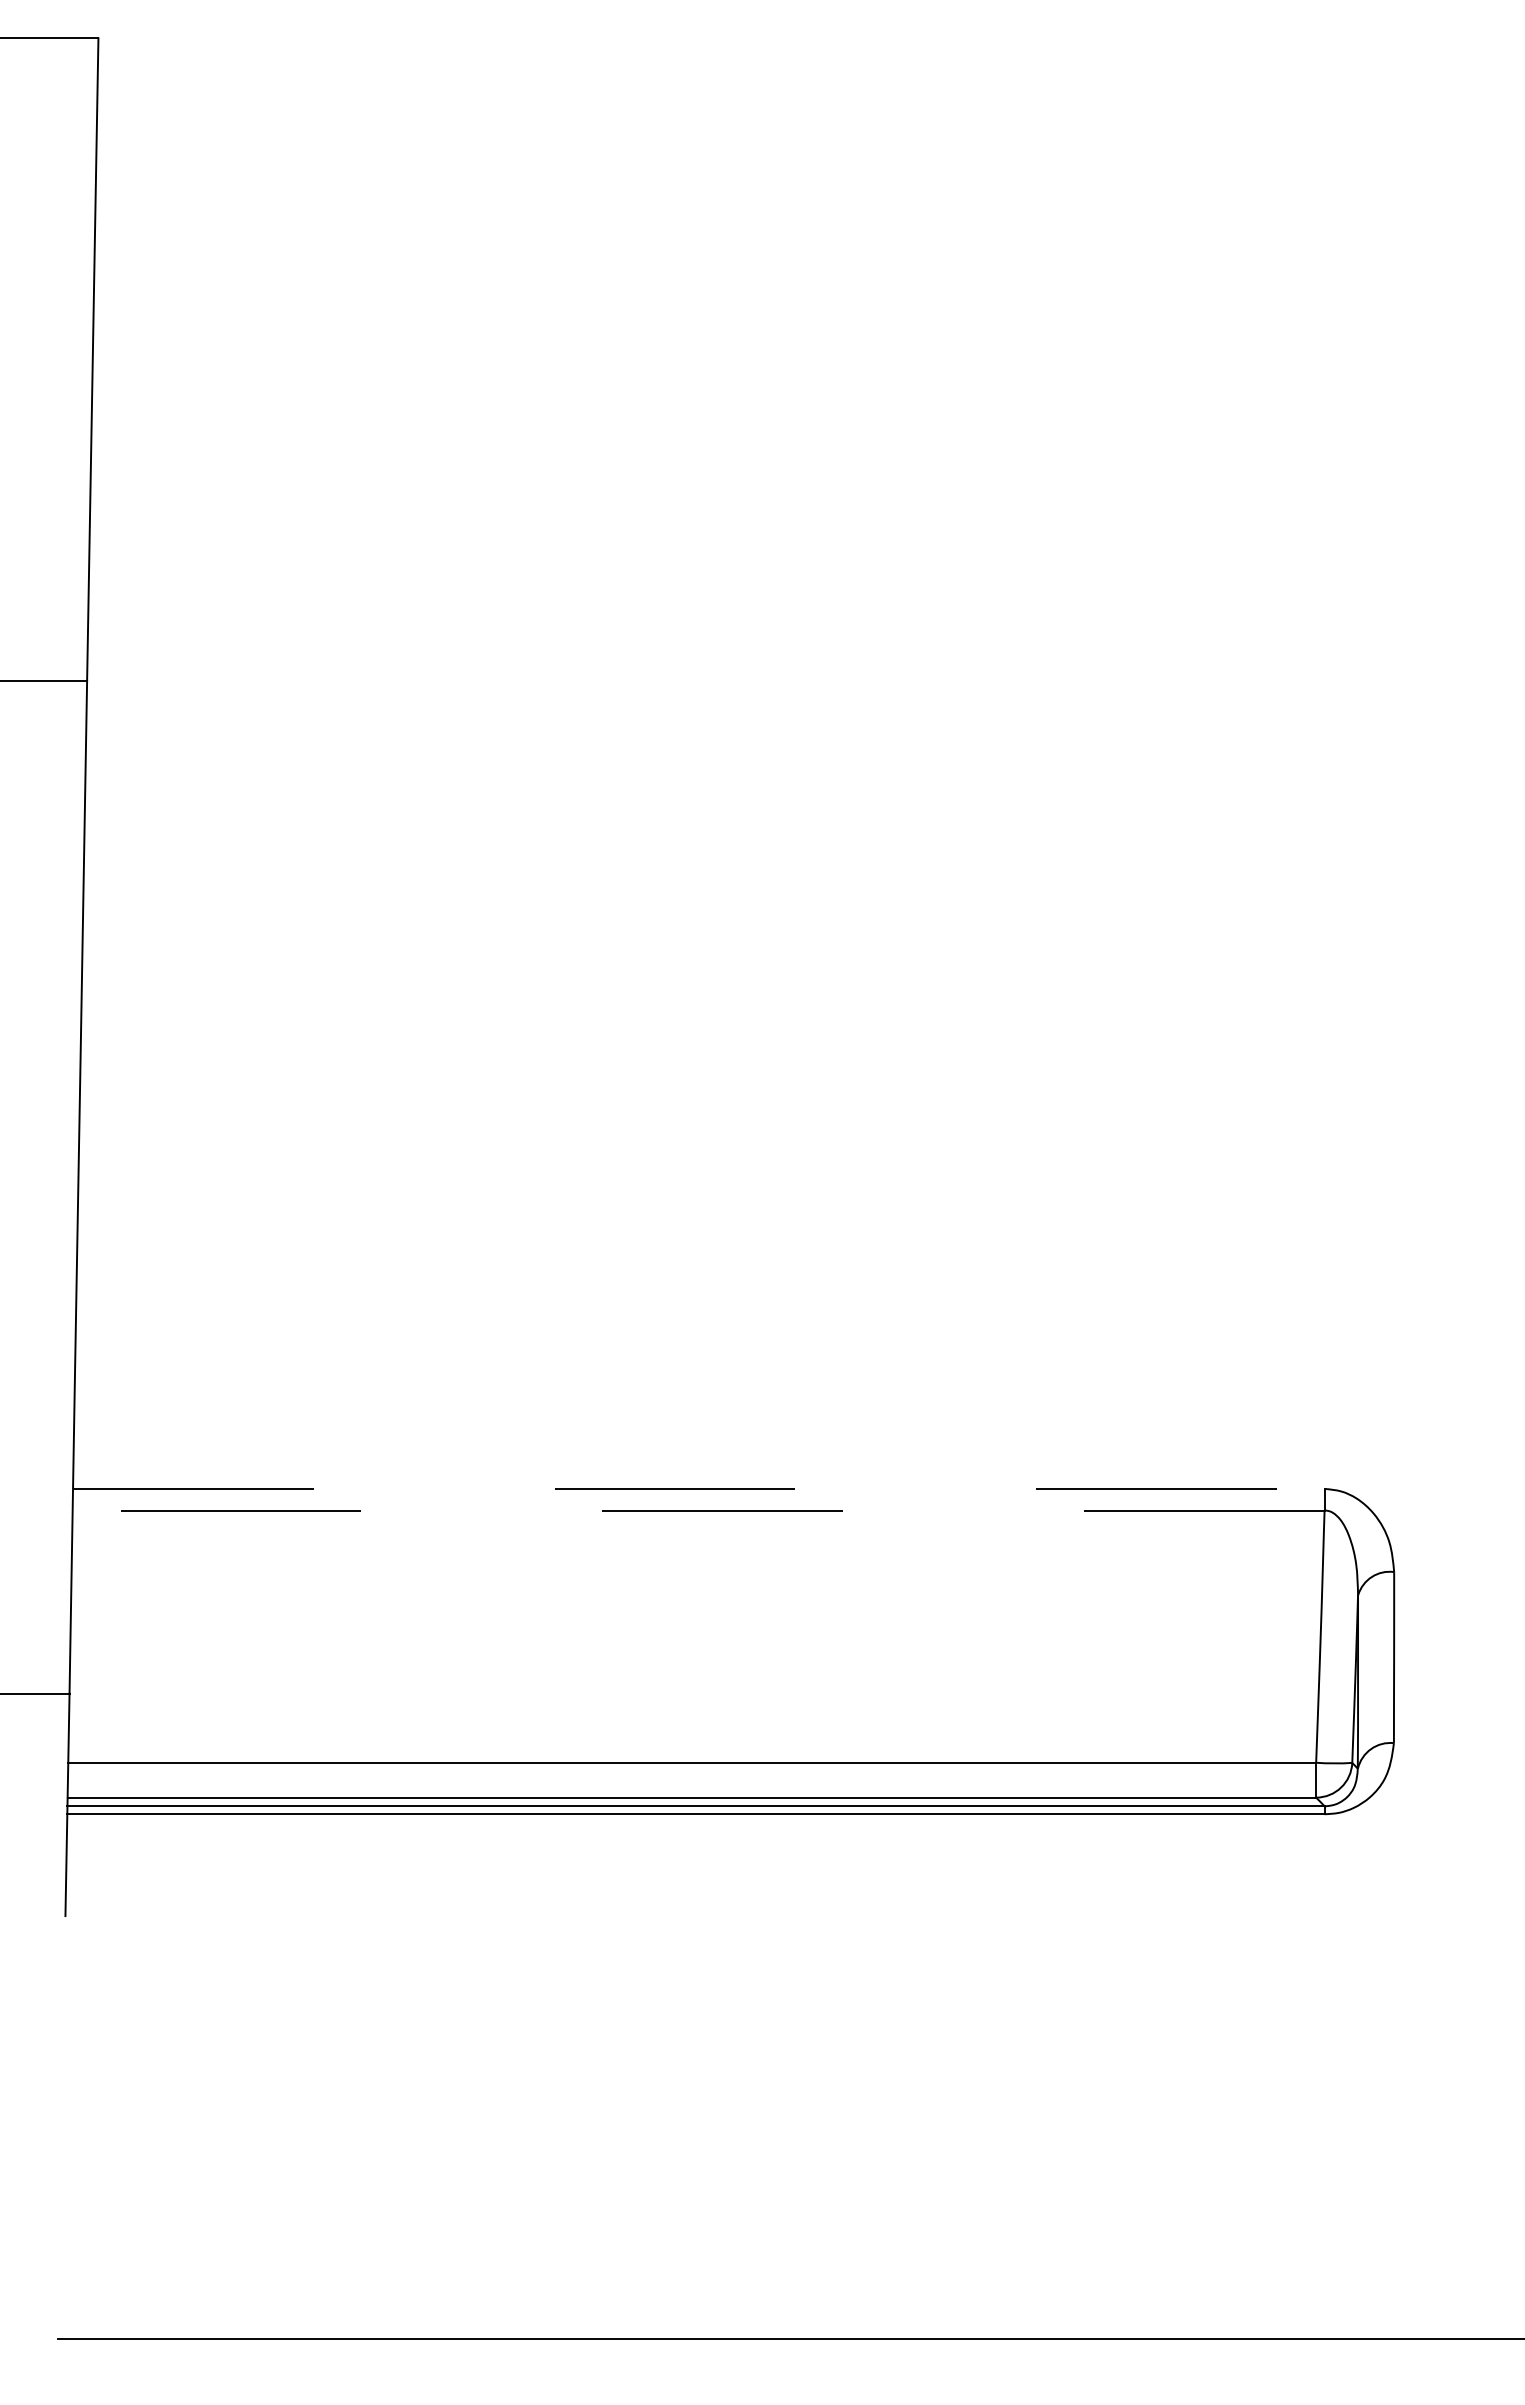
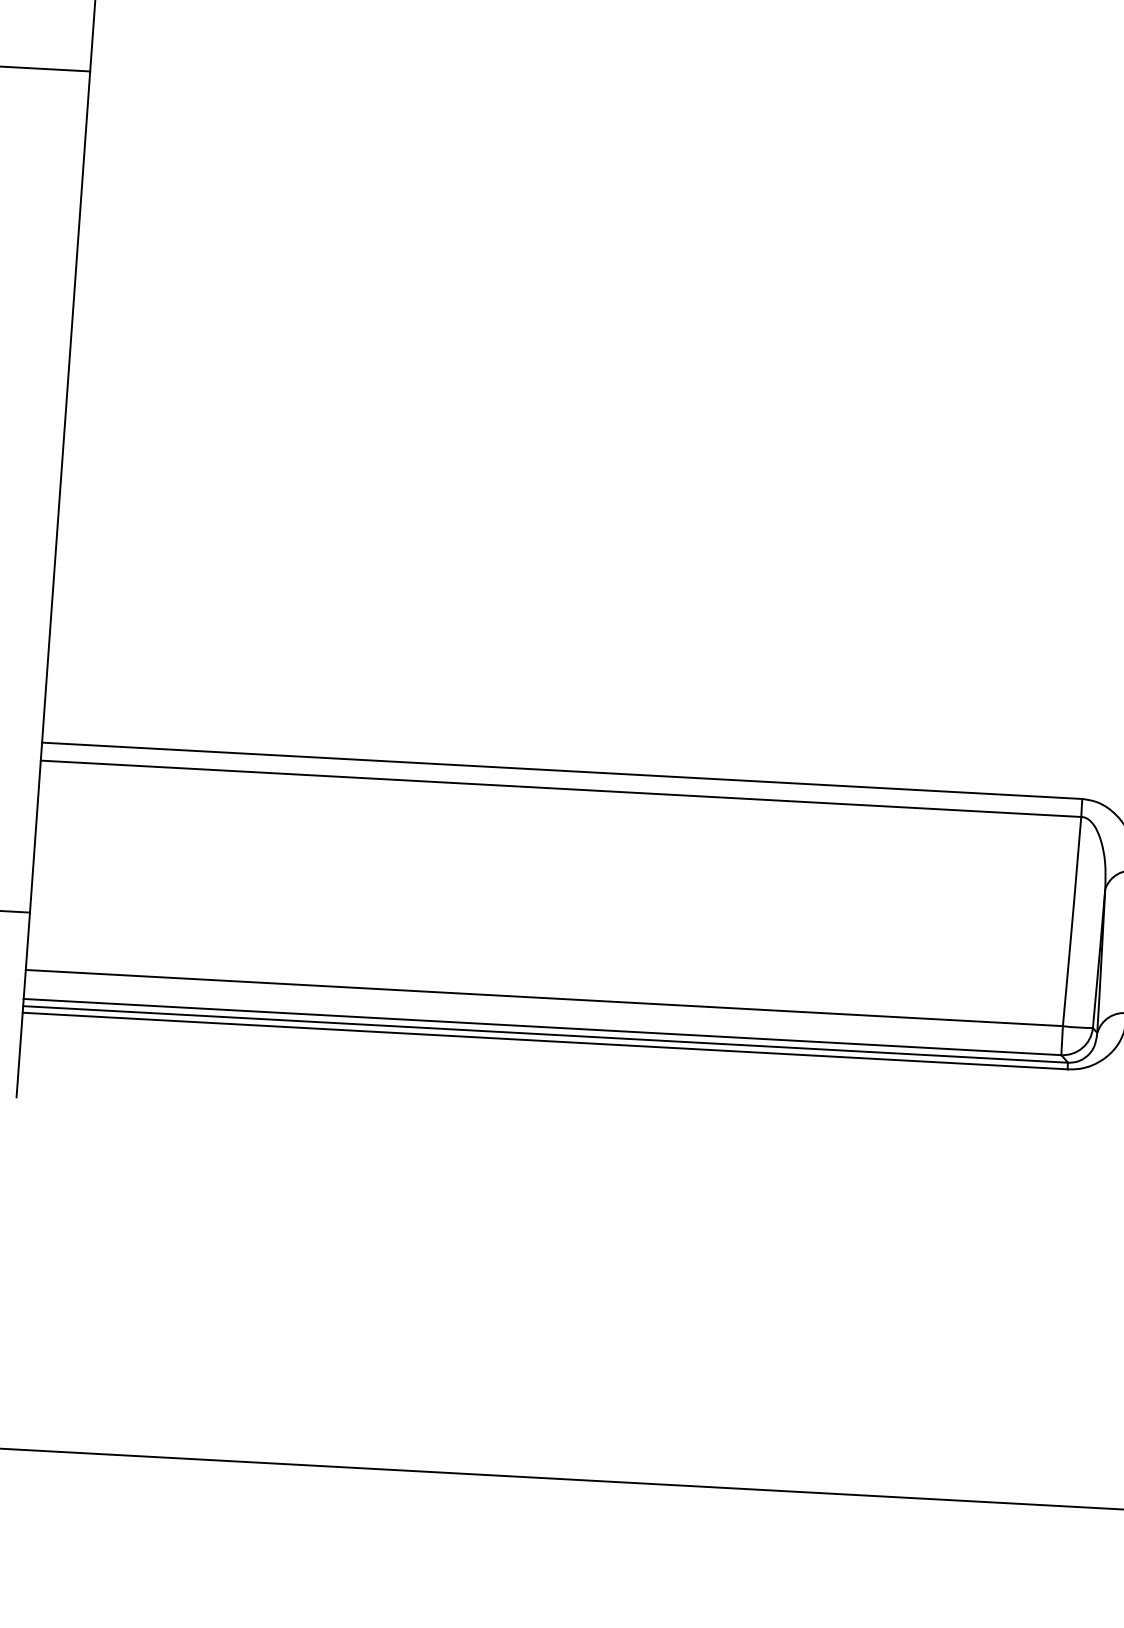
line: (698, 1488) -> (561, 770), dashed -> solid
line: (698, 1510) -> (560, 788), dashed -> solid

